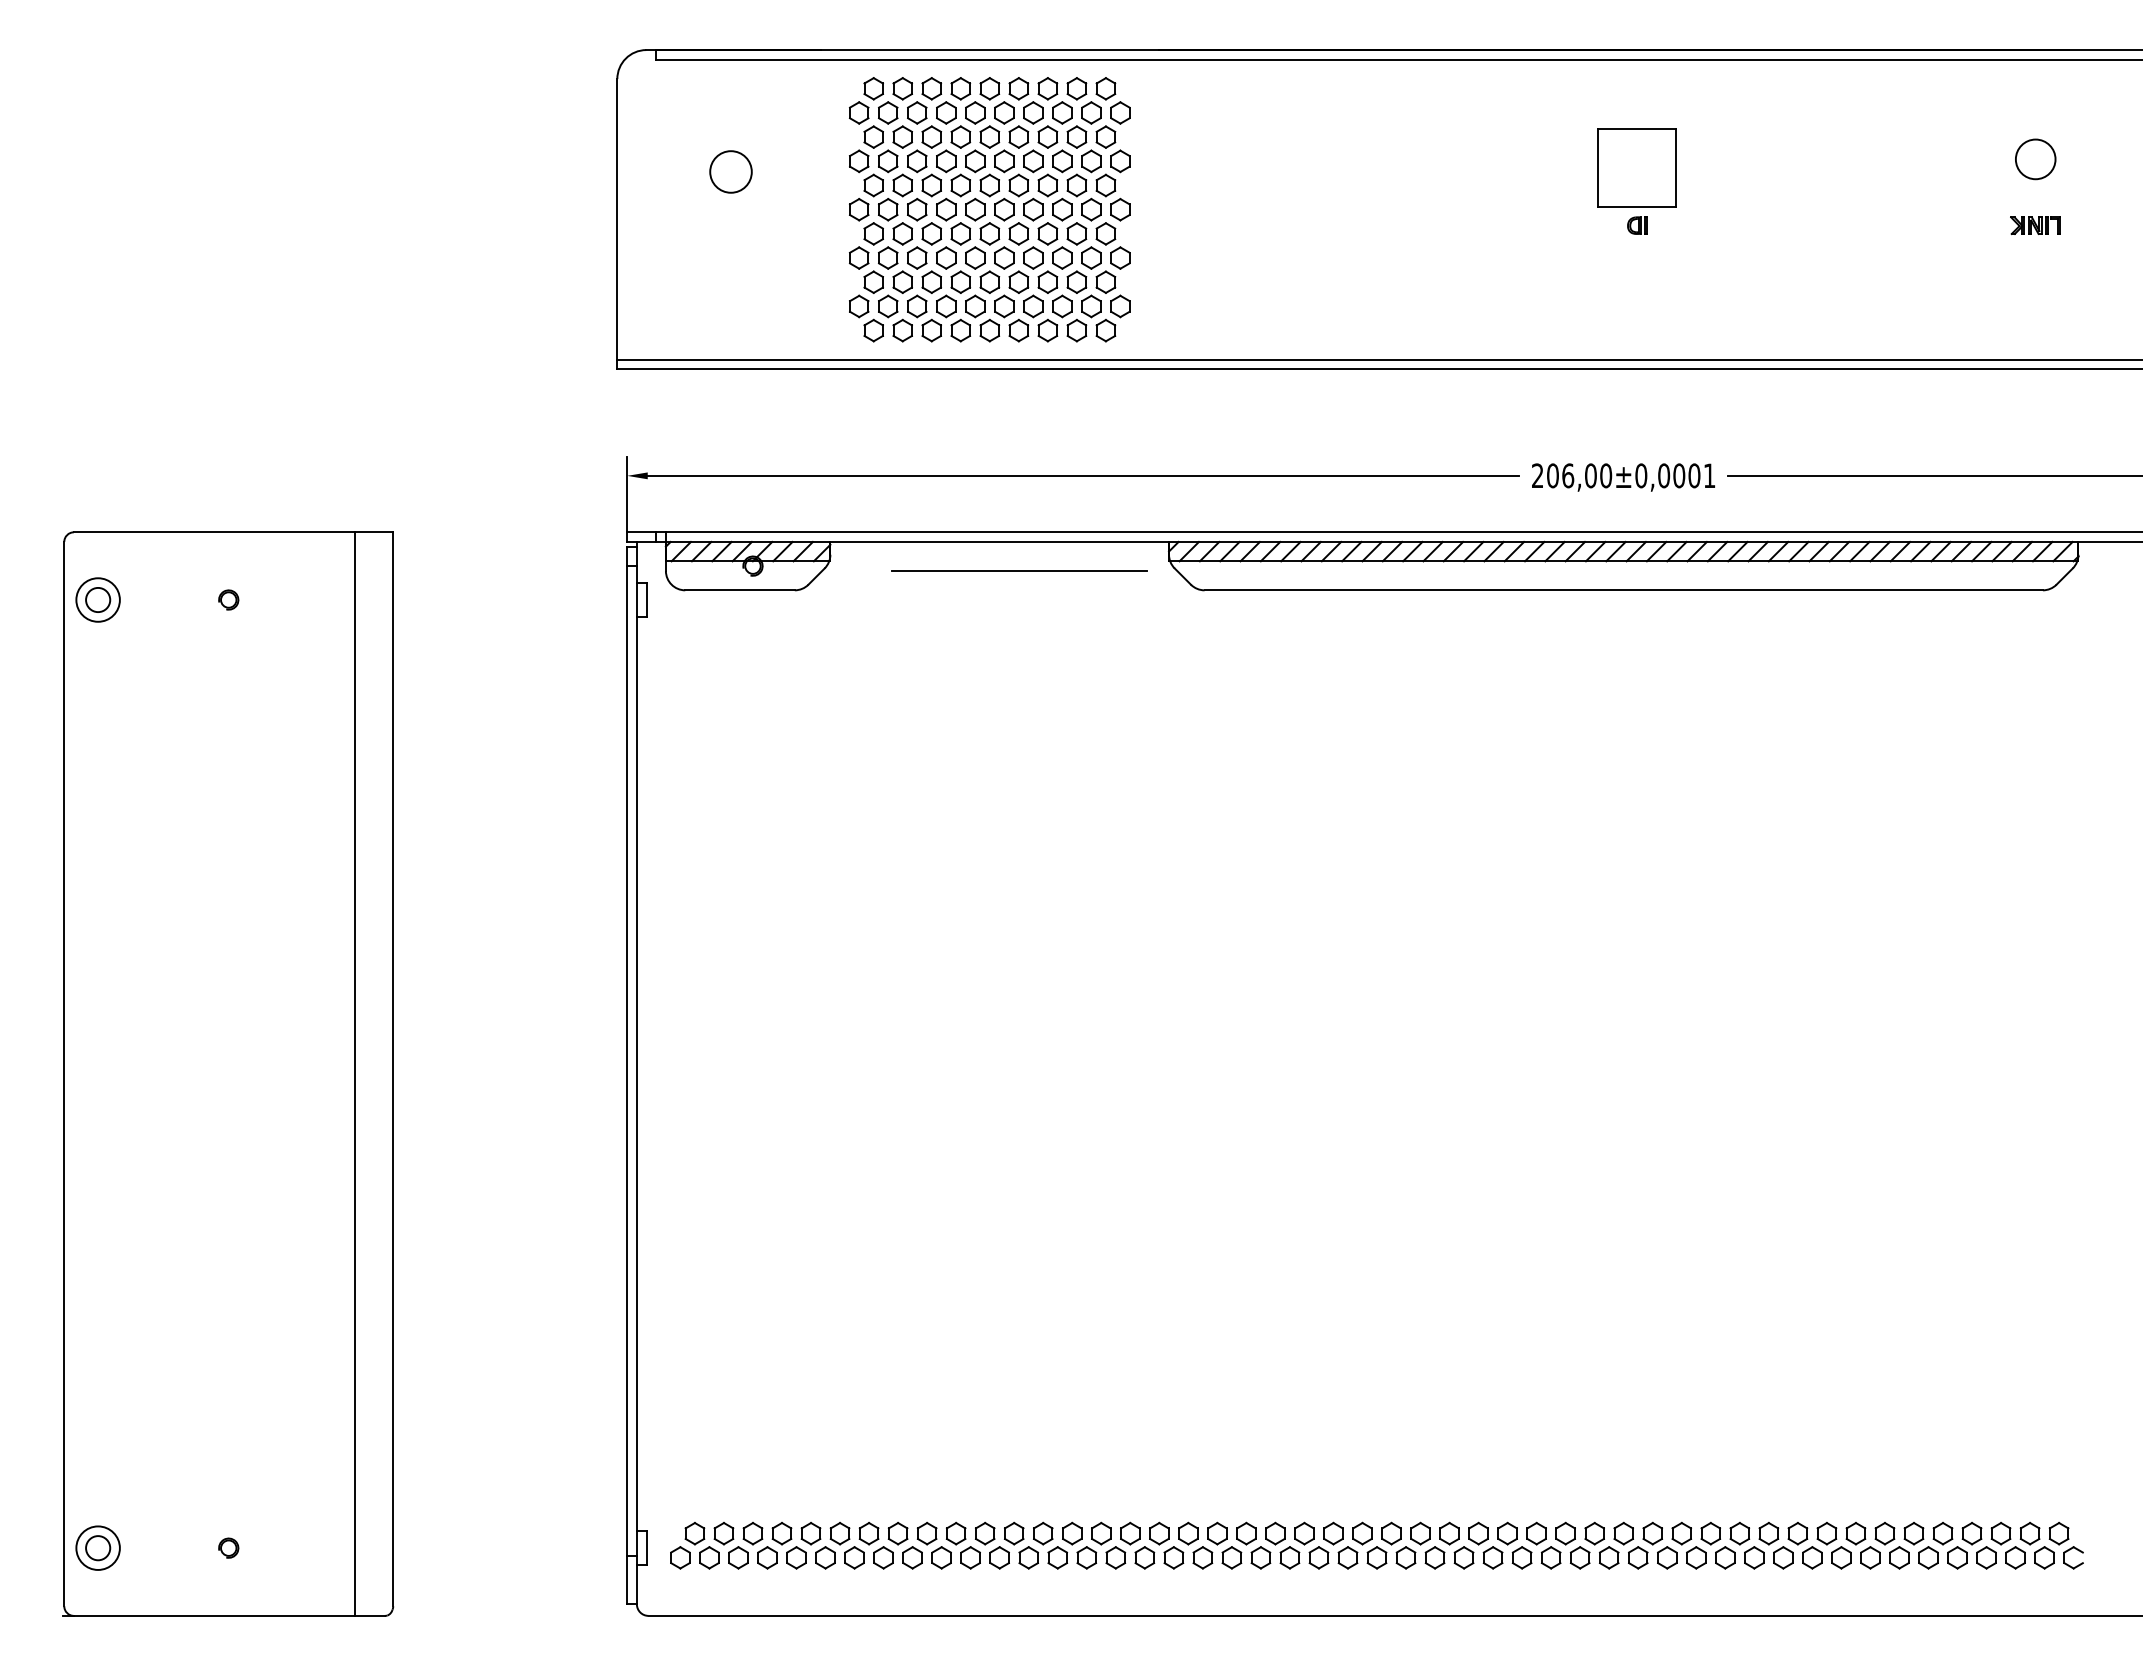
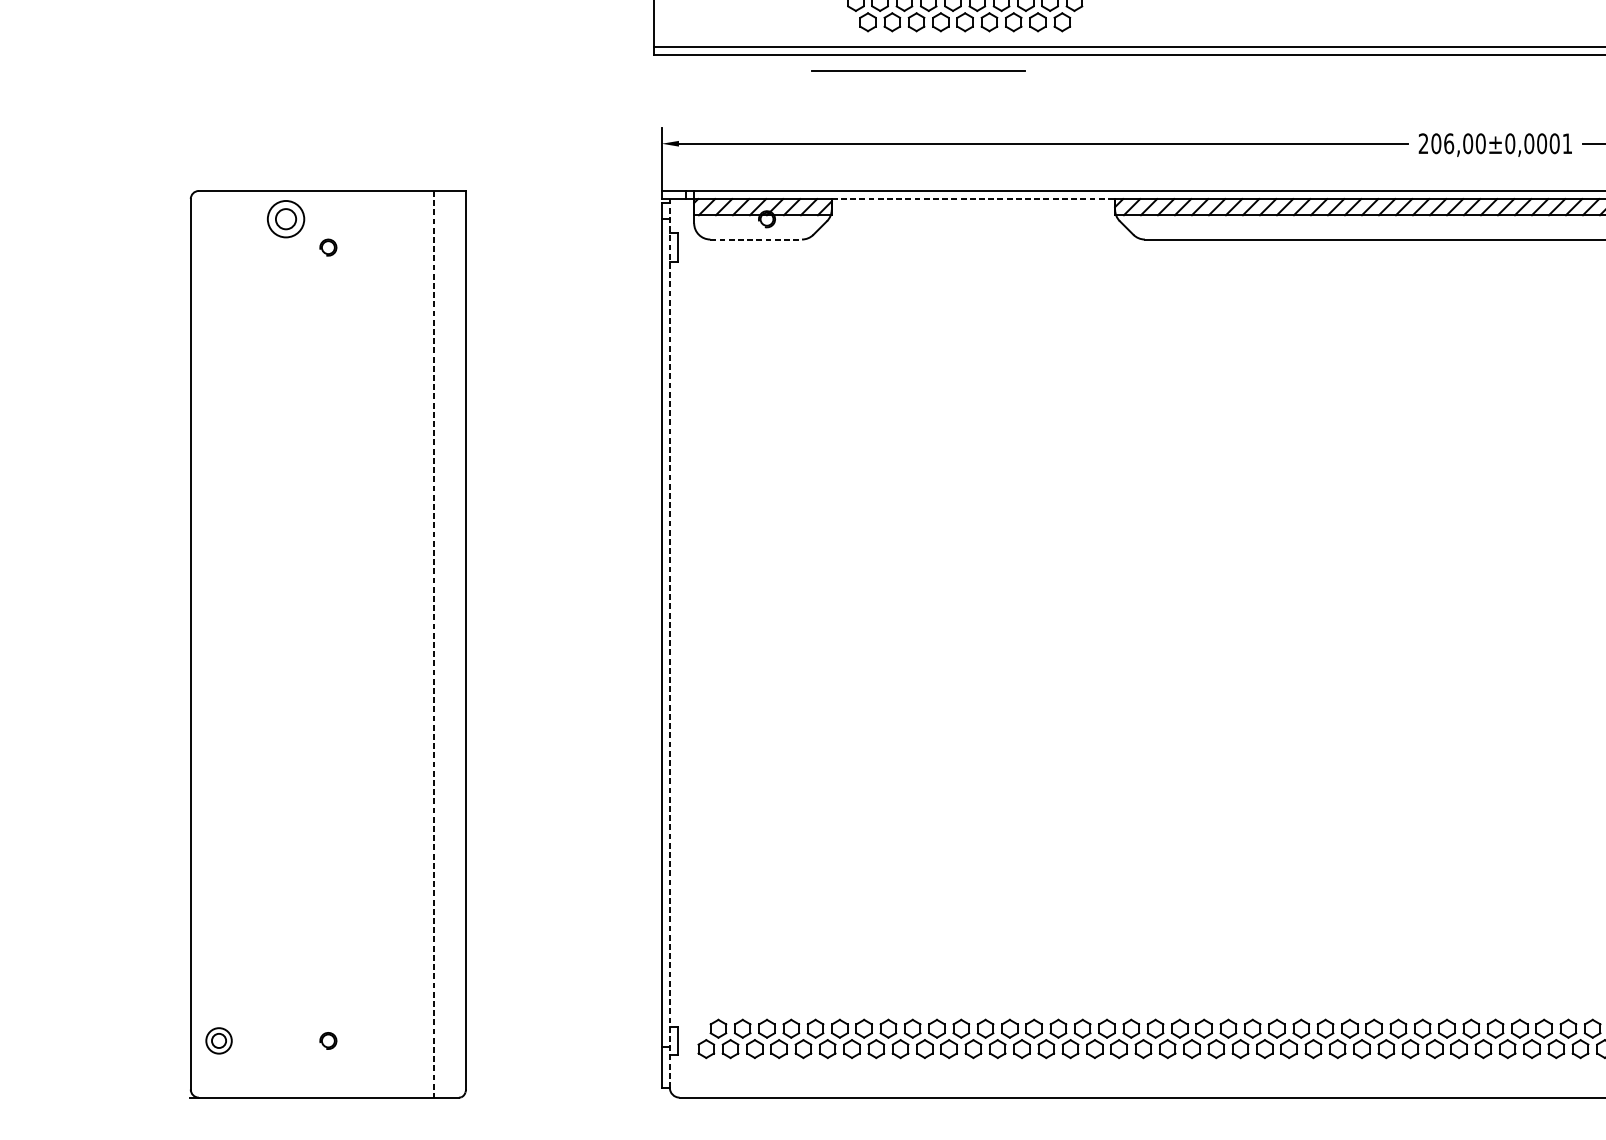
line: (1000, 541) -> (974, 198), solid -> dashed
line: (1019, 570) -> (918, 70), moved
line: (740, 590) -> (756, 239), solid -> dashed
part: (97, 599) -> (285, 218), moved
line: (636, 1072) -> (669, 642), solid -> dashed
line: (354, 1074) -> (433, 644), solid -> dashed
part: (97, 1547) -> (218, 1040), size x0.7

